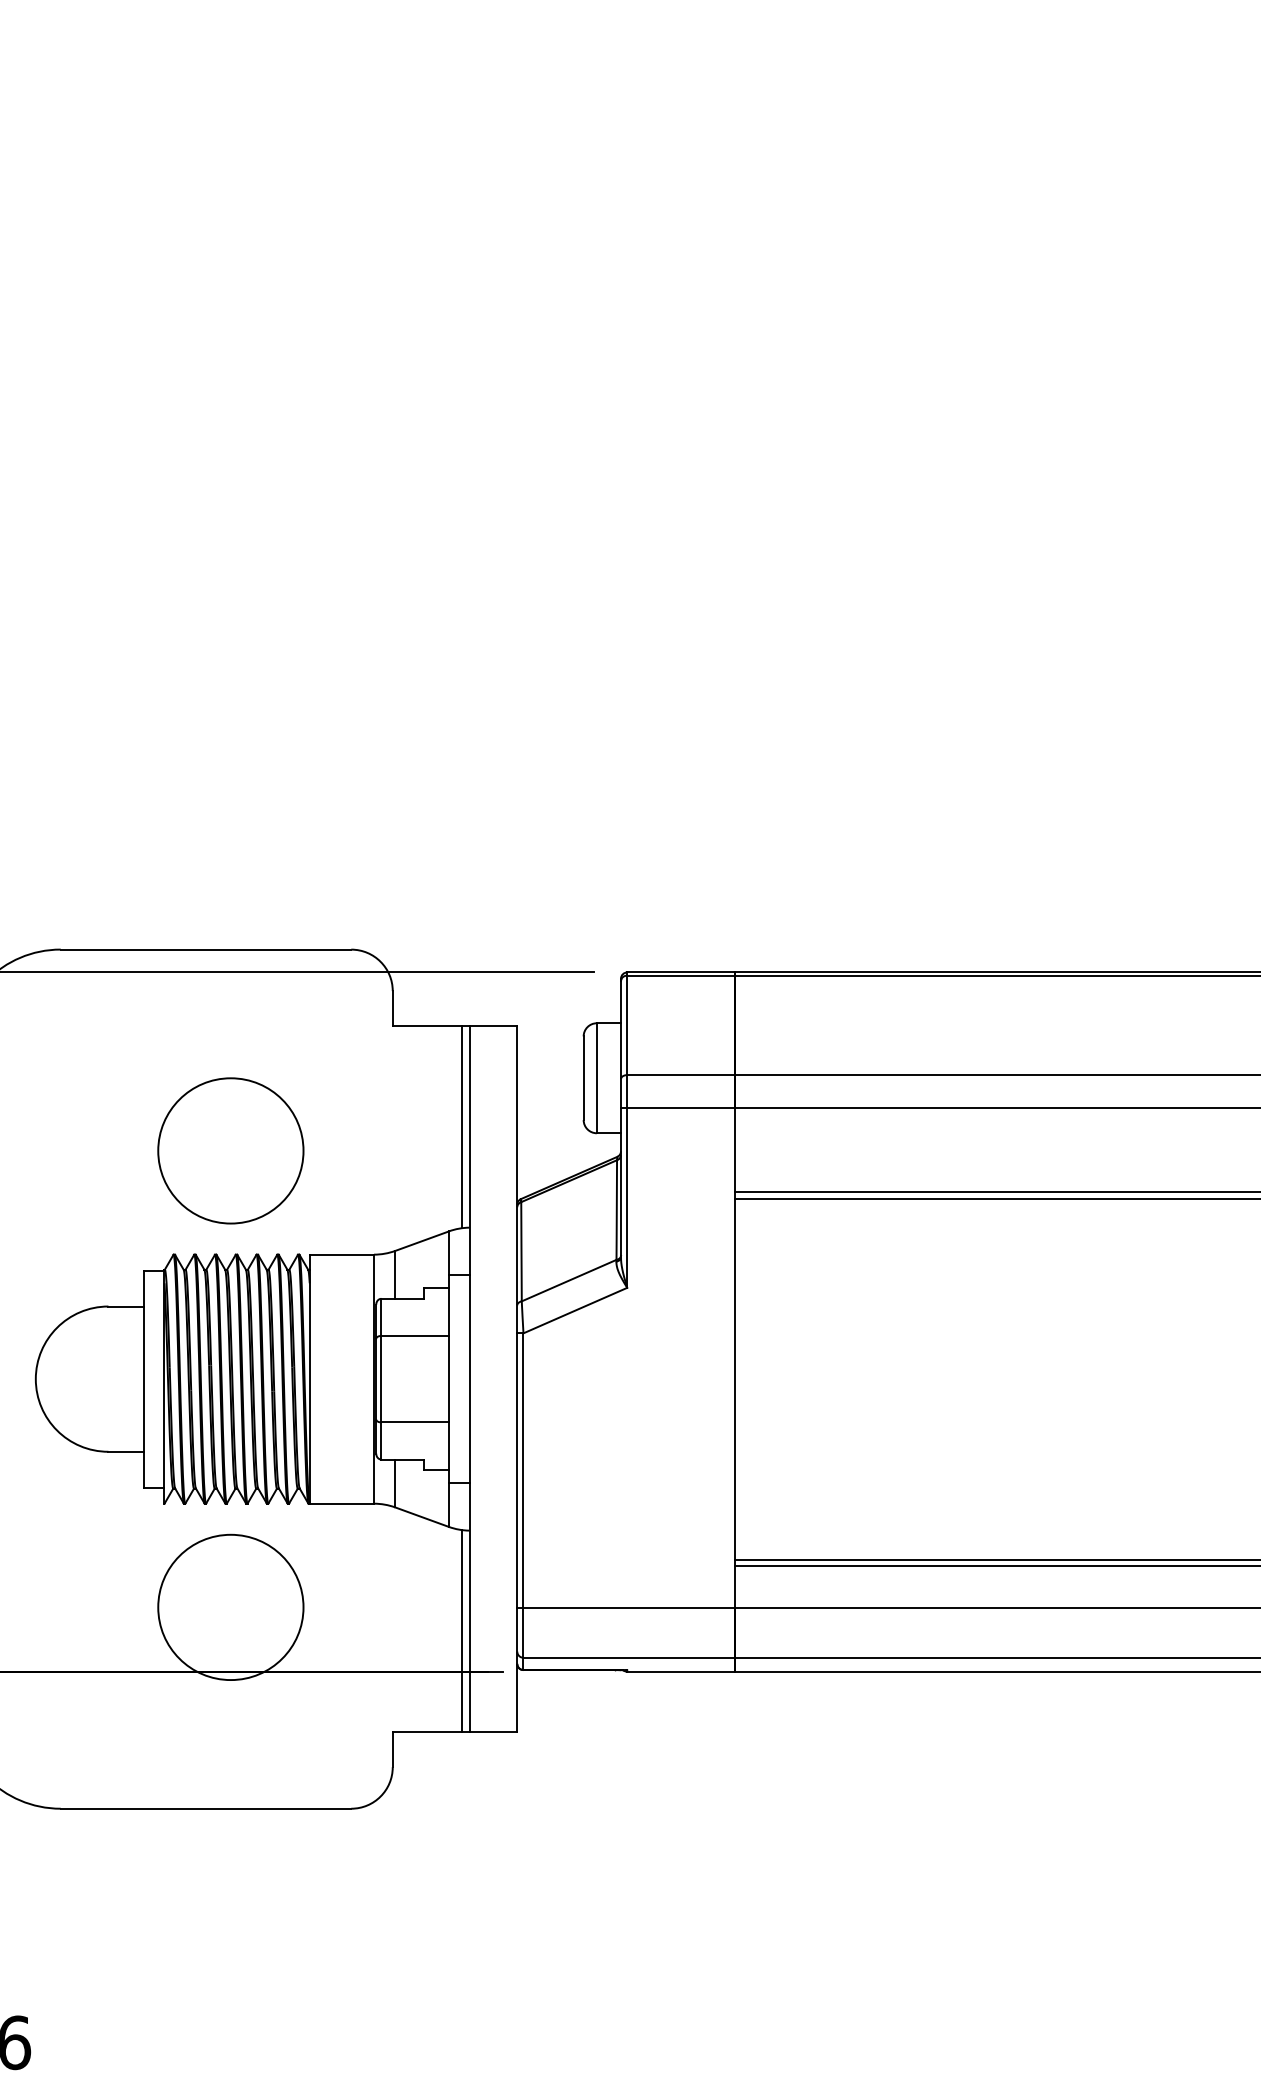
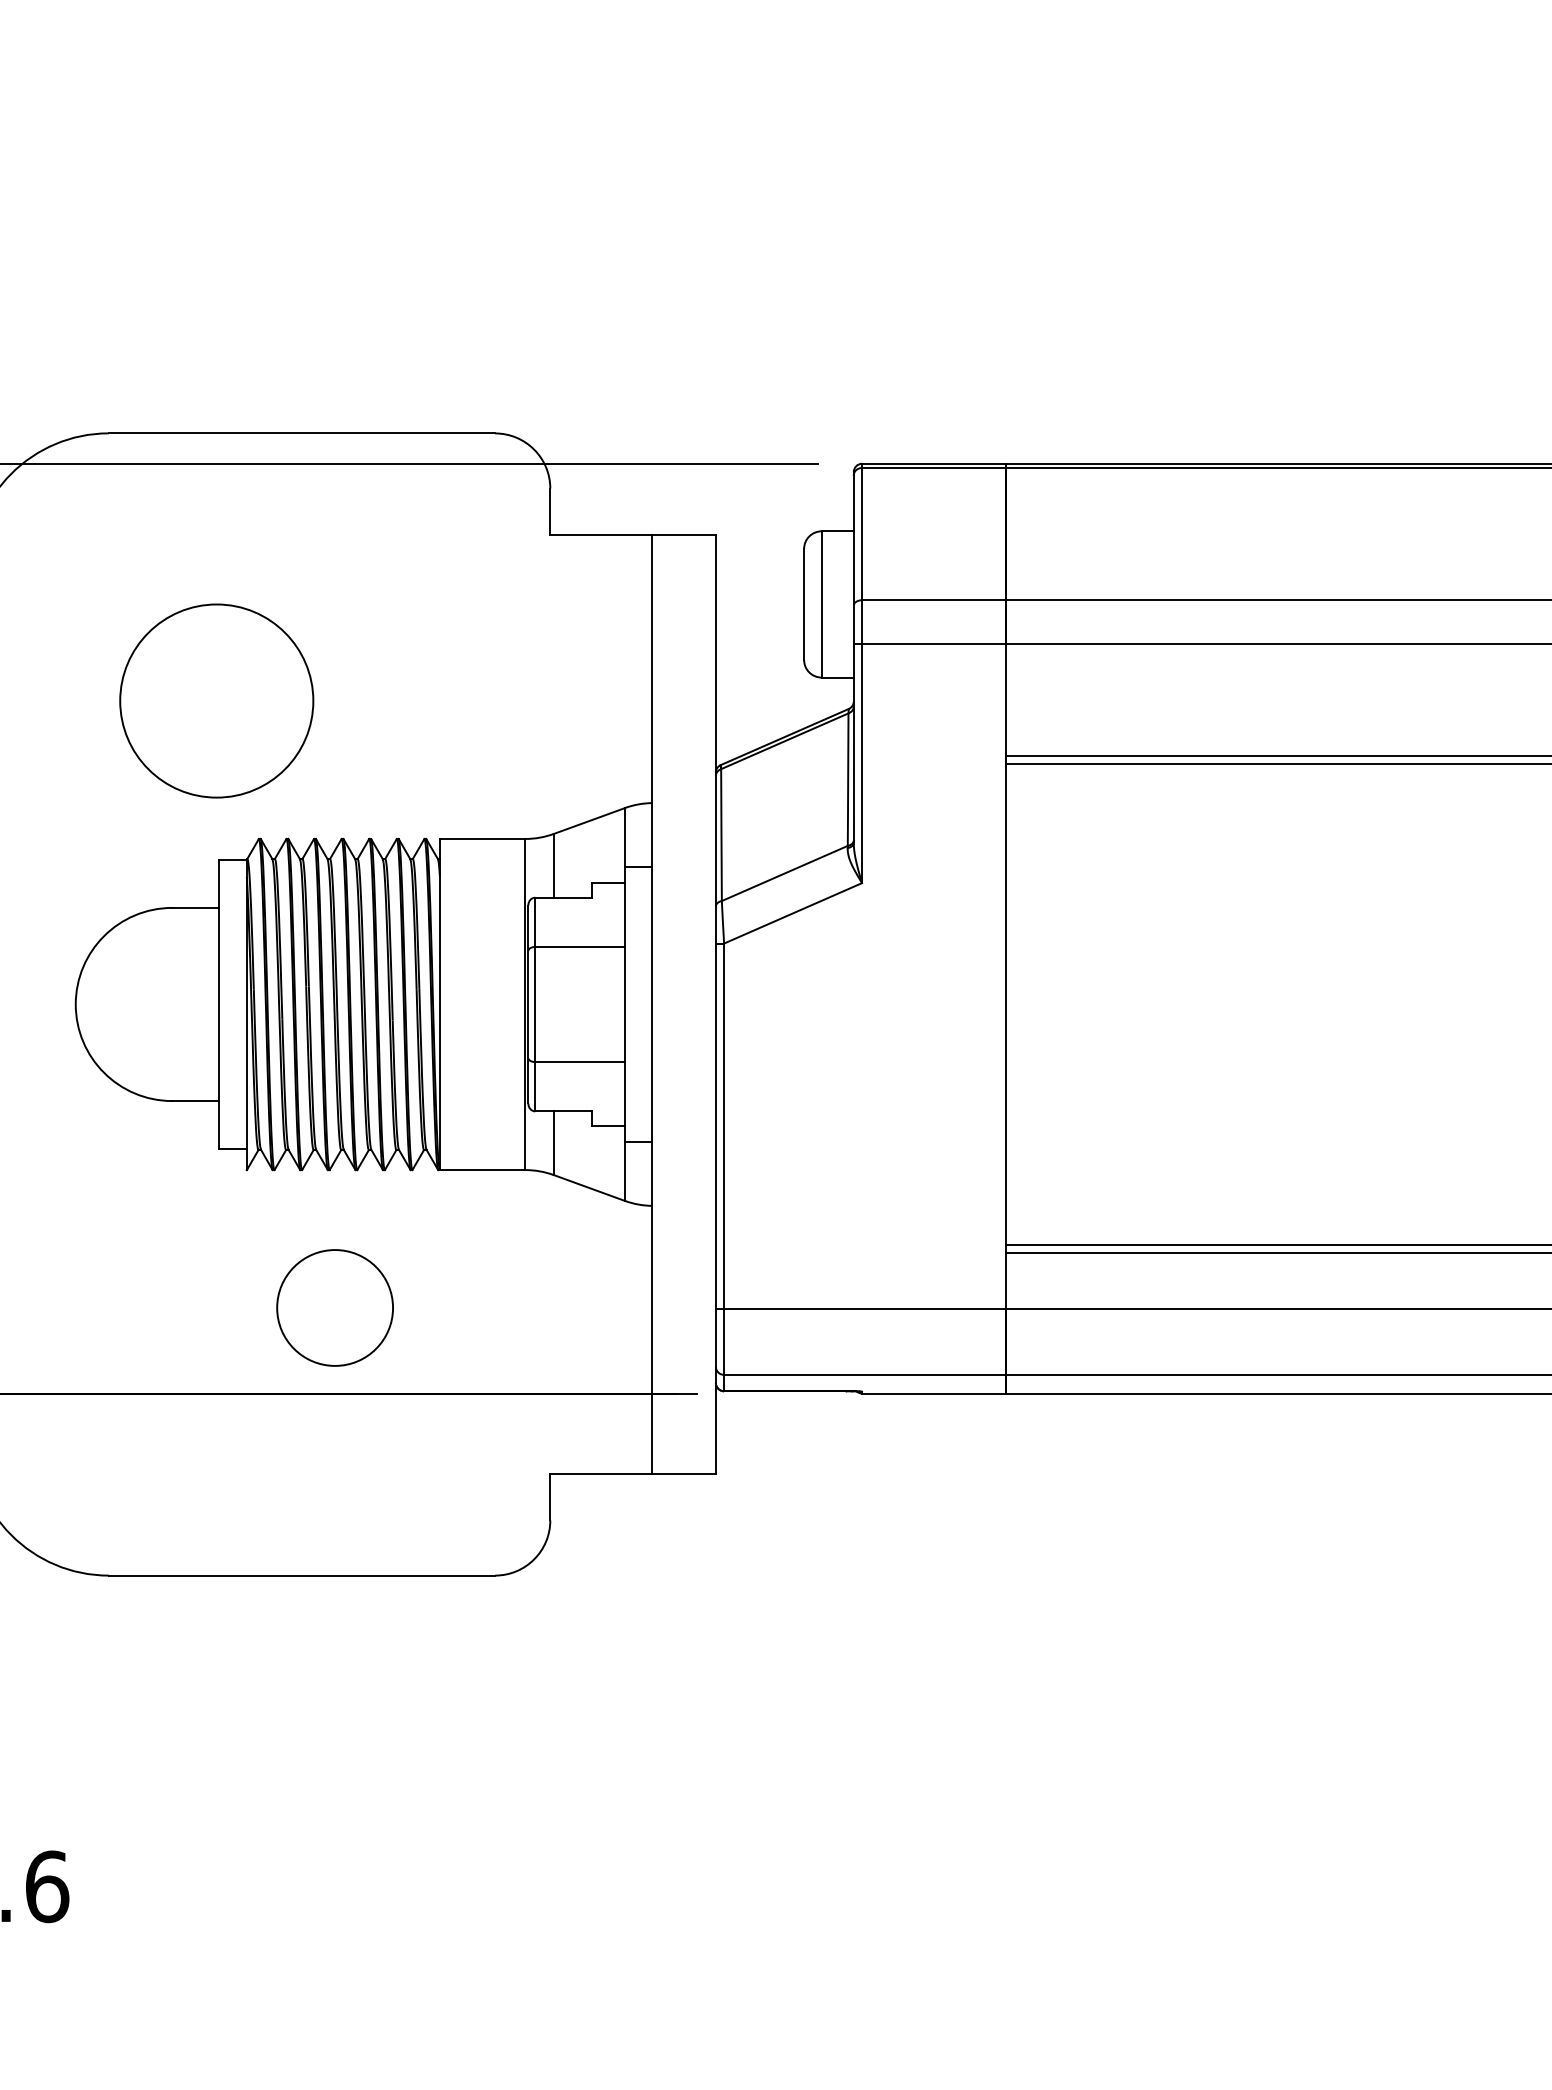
line: (461, 1127) -> (641, 669), removed
circle: (230, 1150) -> (216, 700), moved
circle: (230, 1607) -> (334, 1308), size x0.6
line: (461, 1630) -> (641, 1338), removed

